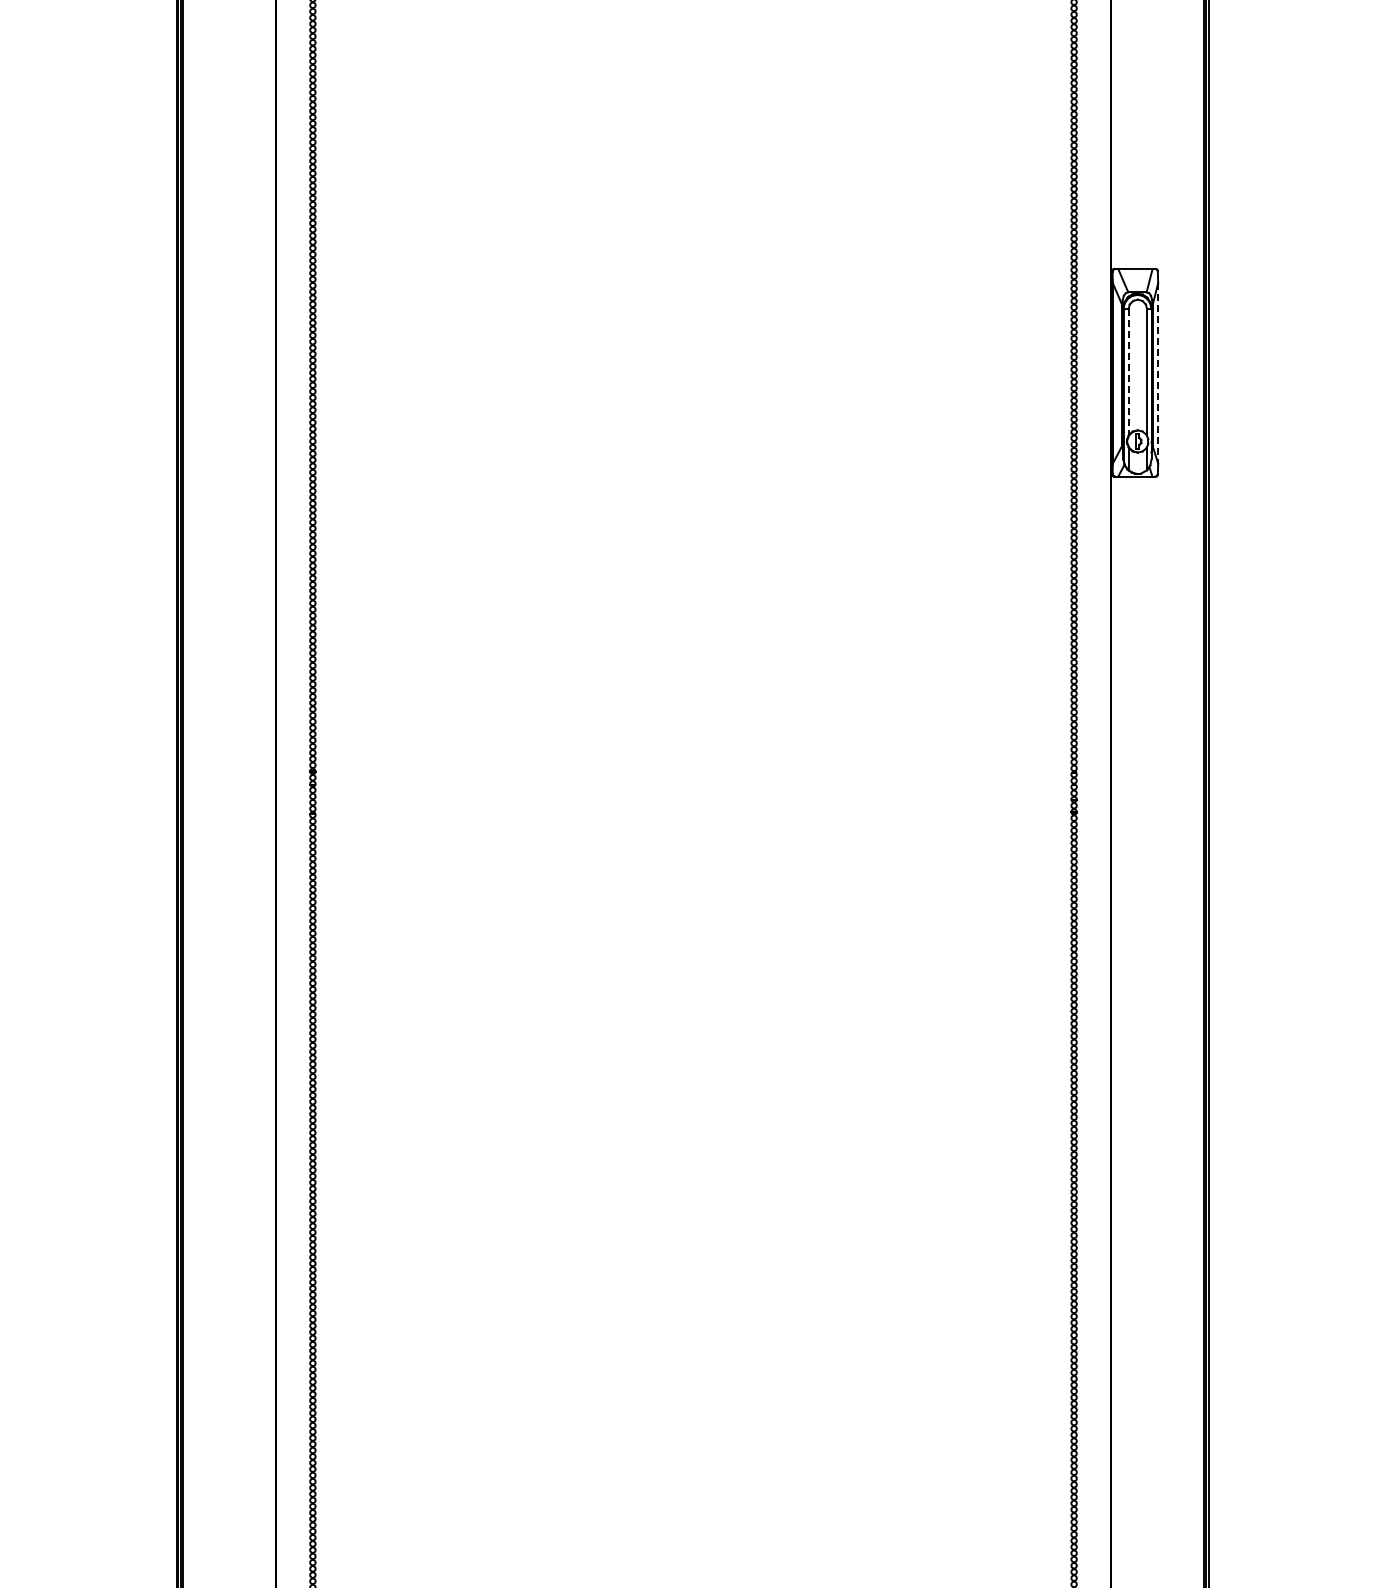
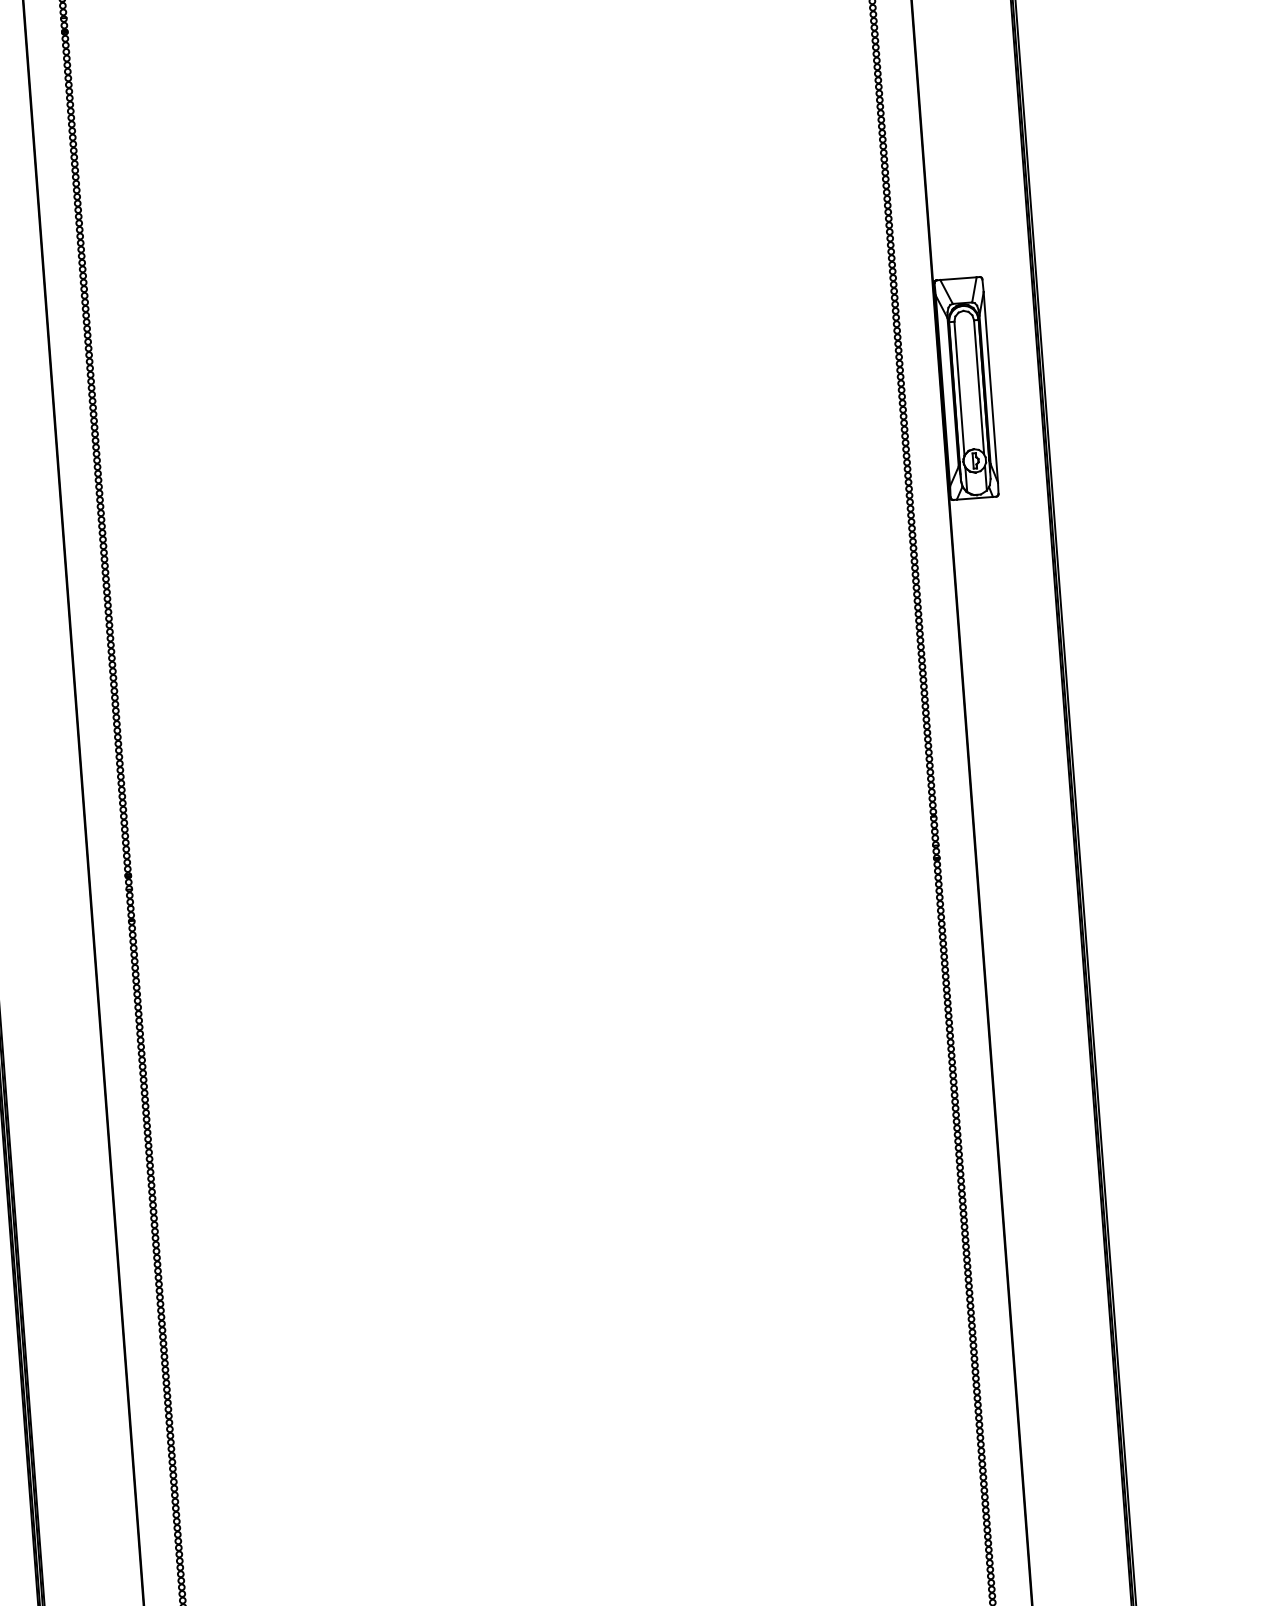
line: (1128, 373) -> (959, 389), dashed -> solid
line: (1158, 373) -> (991, 387), dashed -> solid

